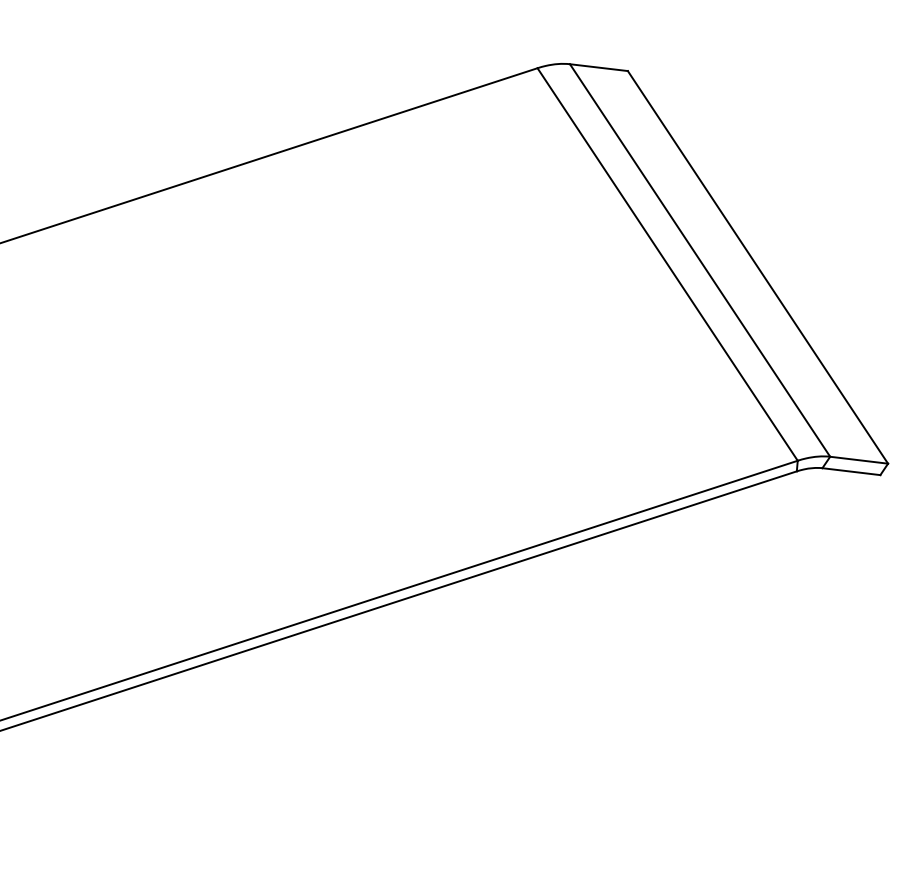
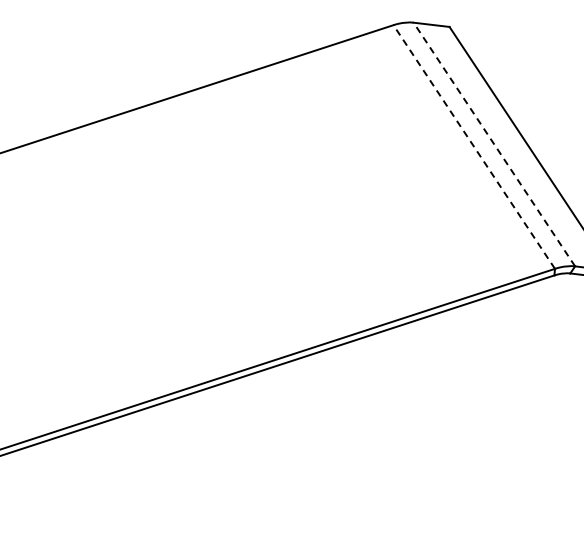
line: (700, 260) -> (494, 144), solid -> dashed
line: (666, 263) -> (473, 146), solid -> dashed

